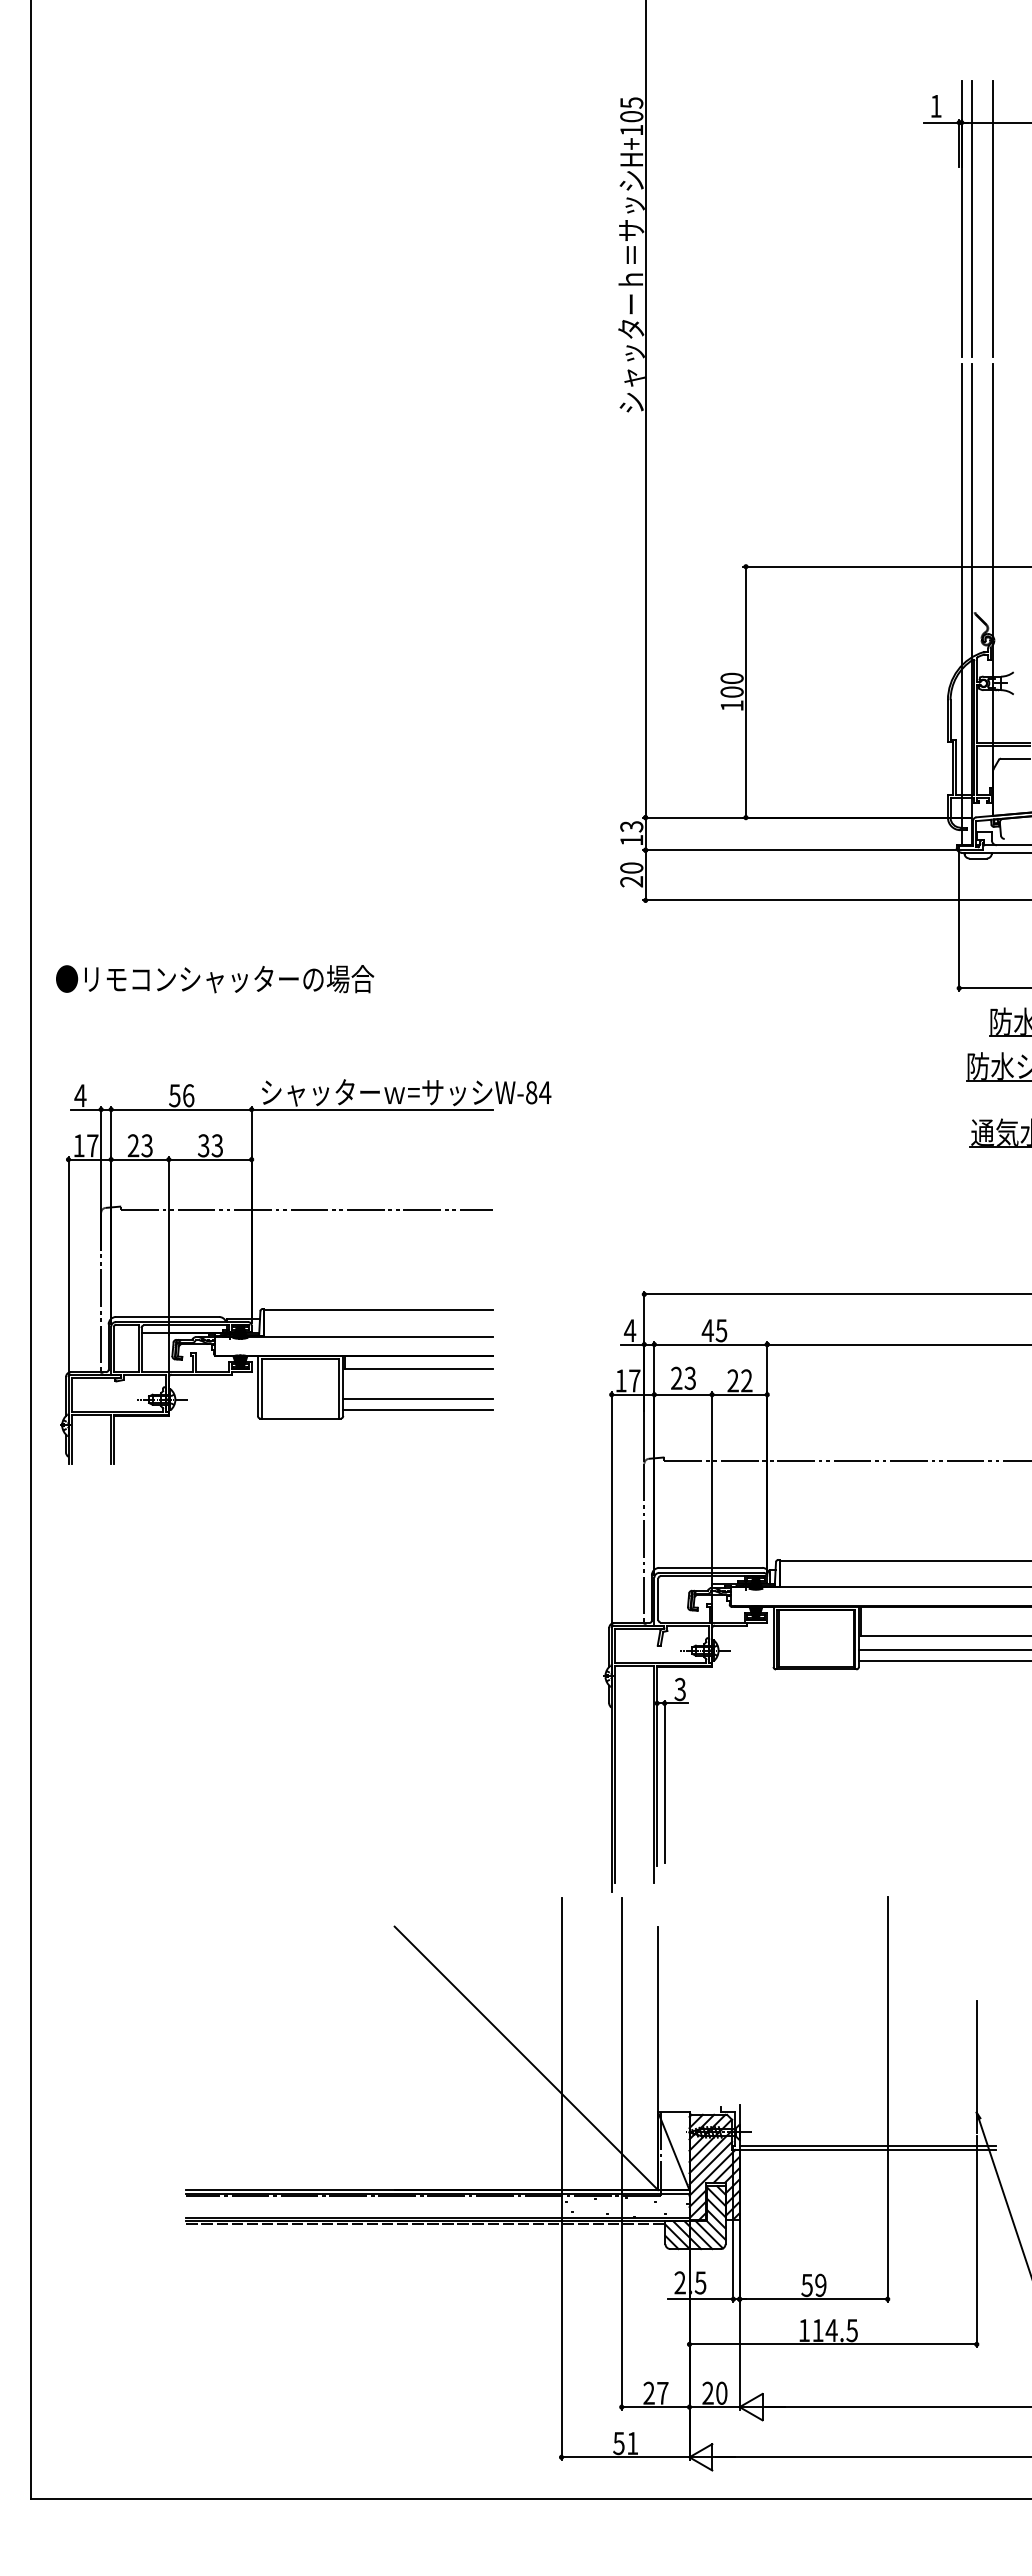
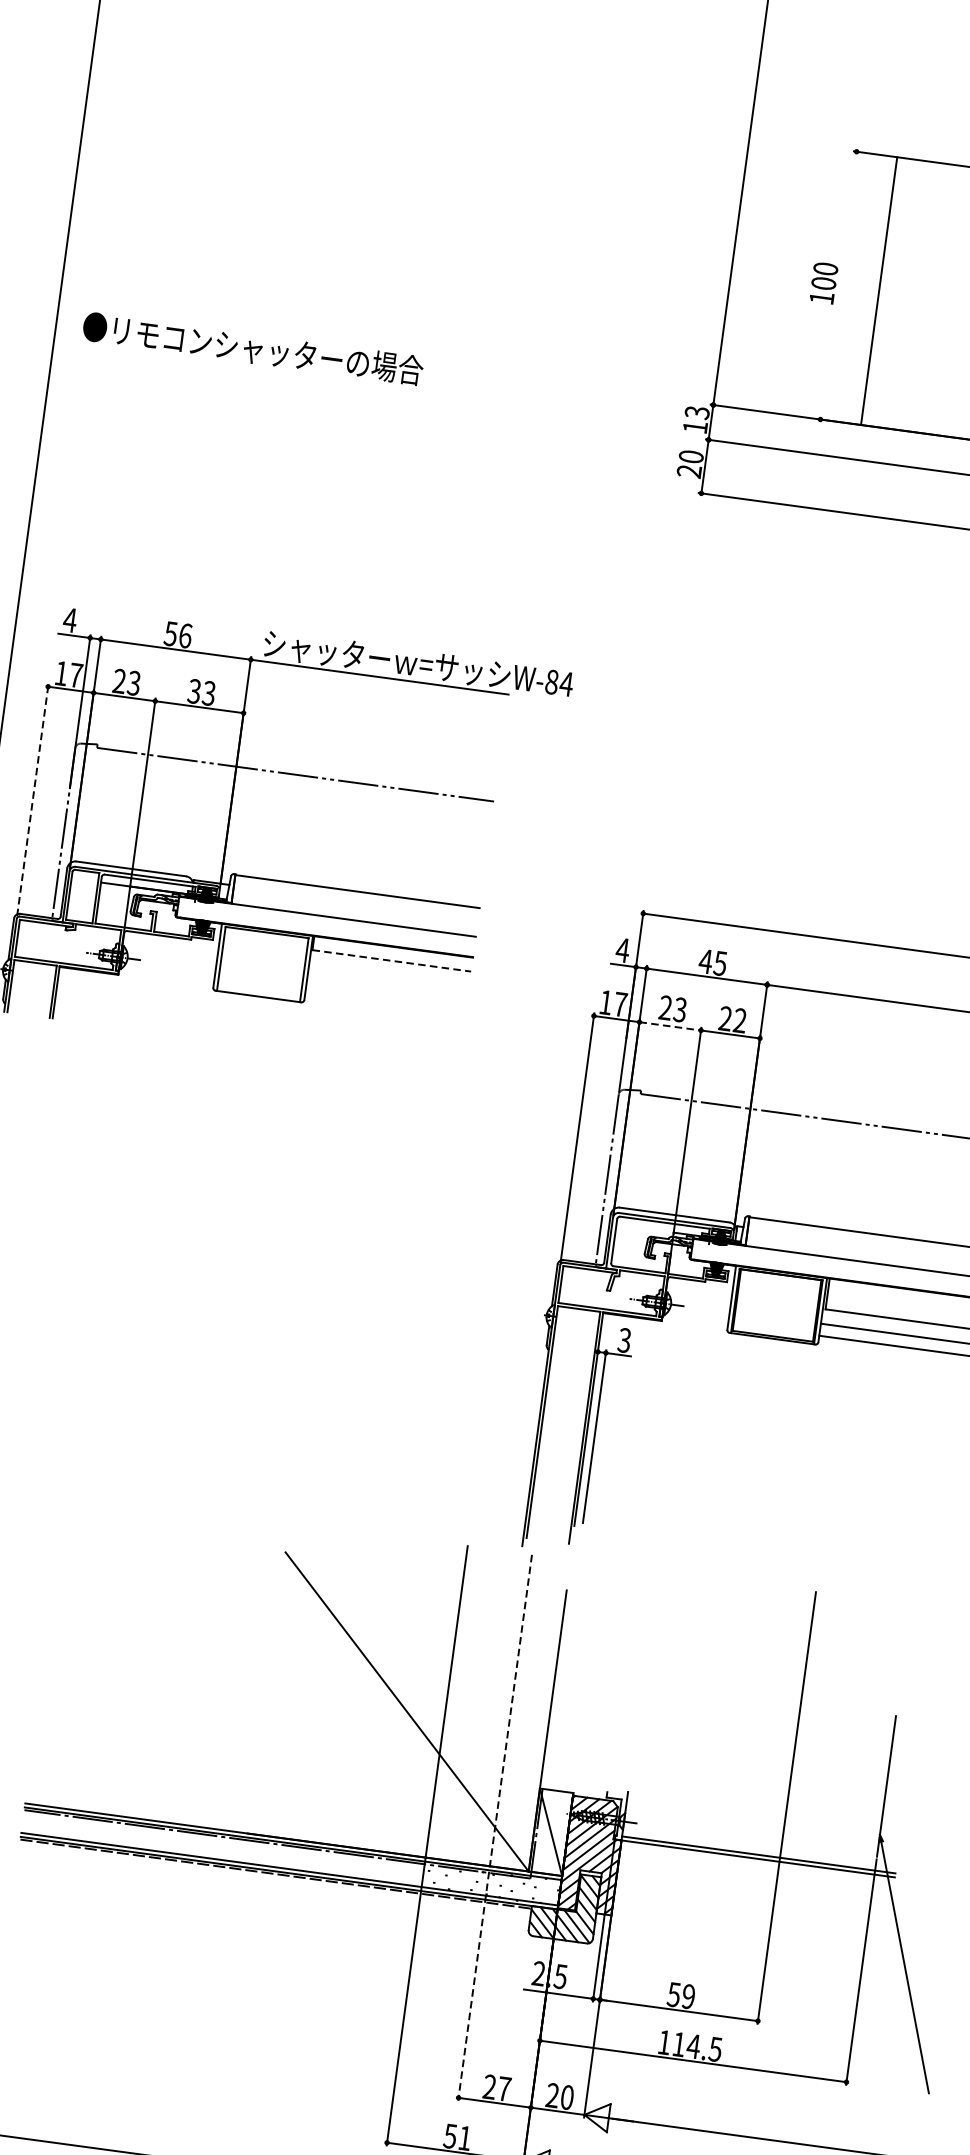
line: (745, 691) -> (878, 290), moved
text: (215, 979) -> (253, 349), moved
line: (68, 1265) -> (32, 799), solid -> dashed
line: (419, 1369) -> (392, 961), solid -> dashed
line: (683, 1394) -> (670, 1026), solid -> dashed
line: (418, 1398) -> (387, 992), removed
line: (418, 1410) -> (385, 1004), removed
line: (621, 2153) -> (494, 1827), solid -> dashed

